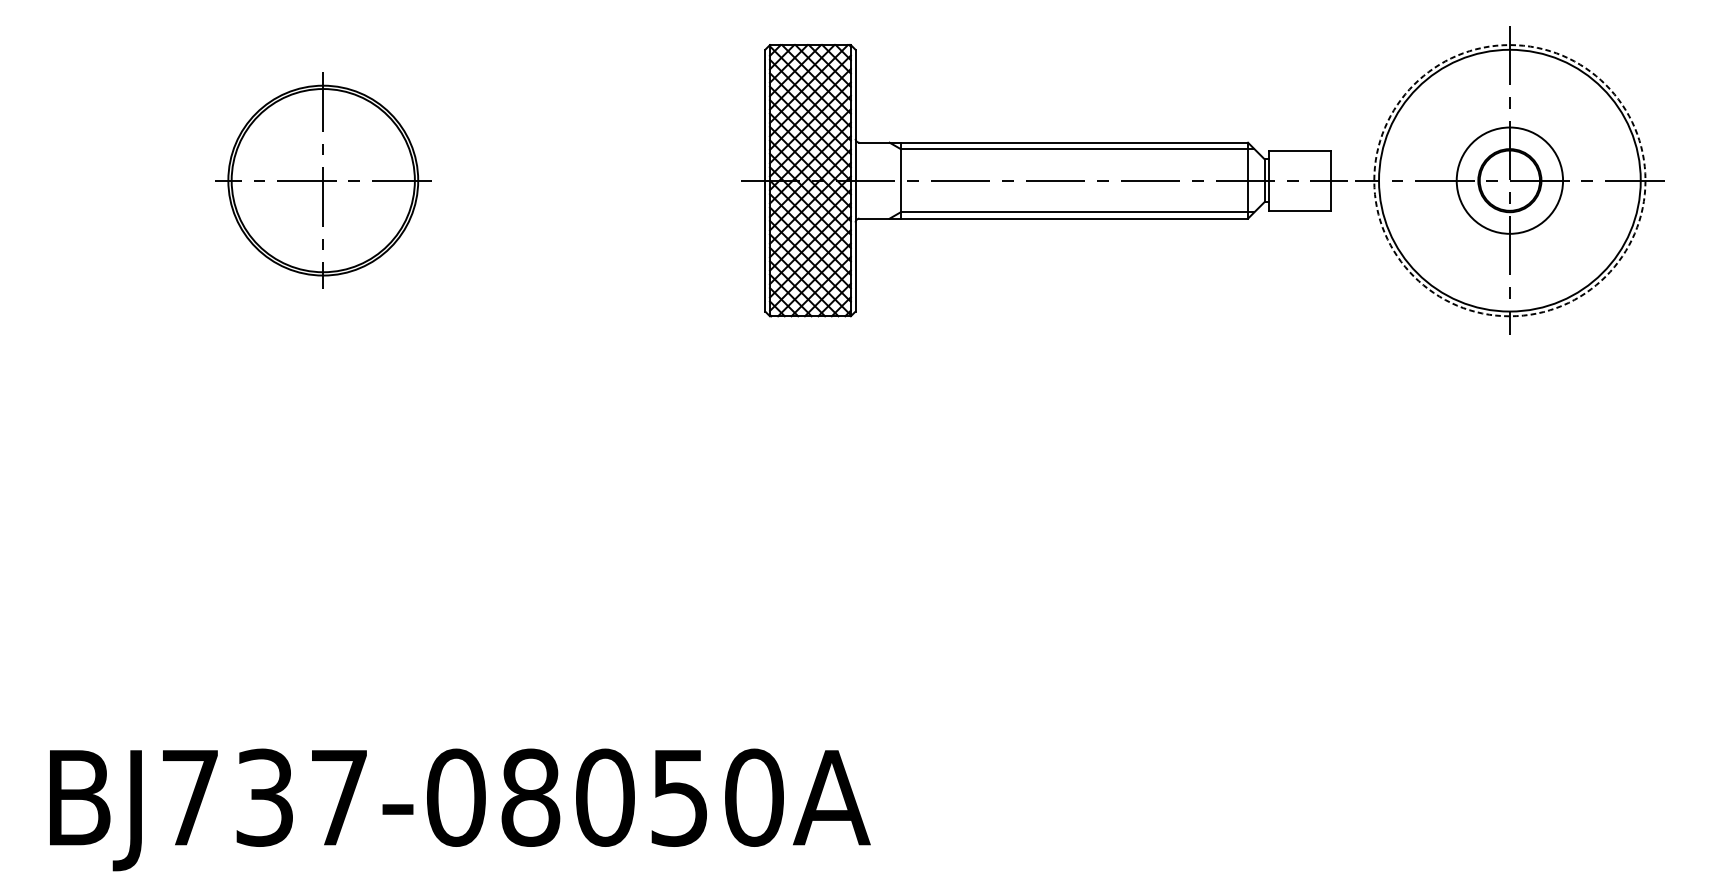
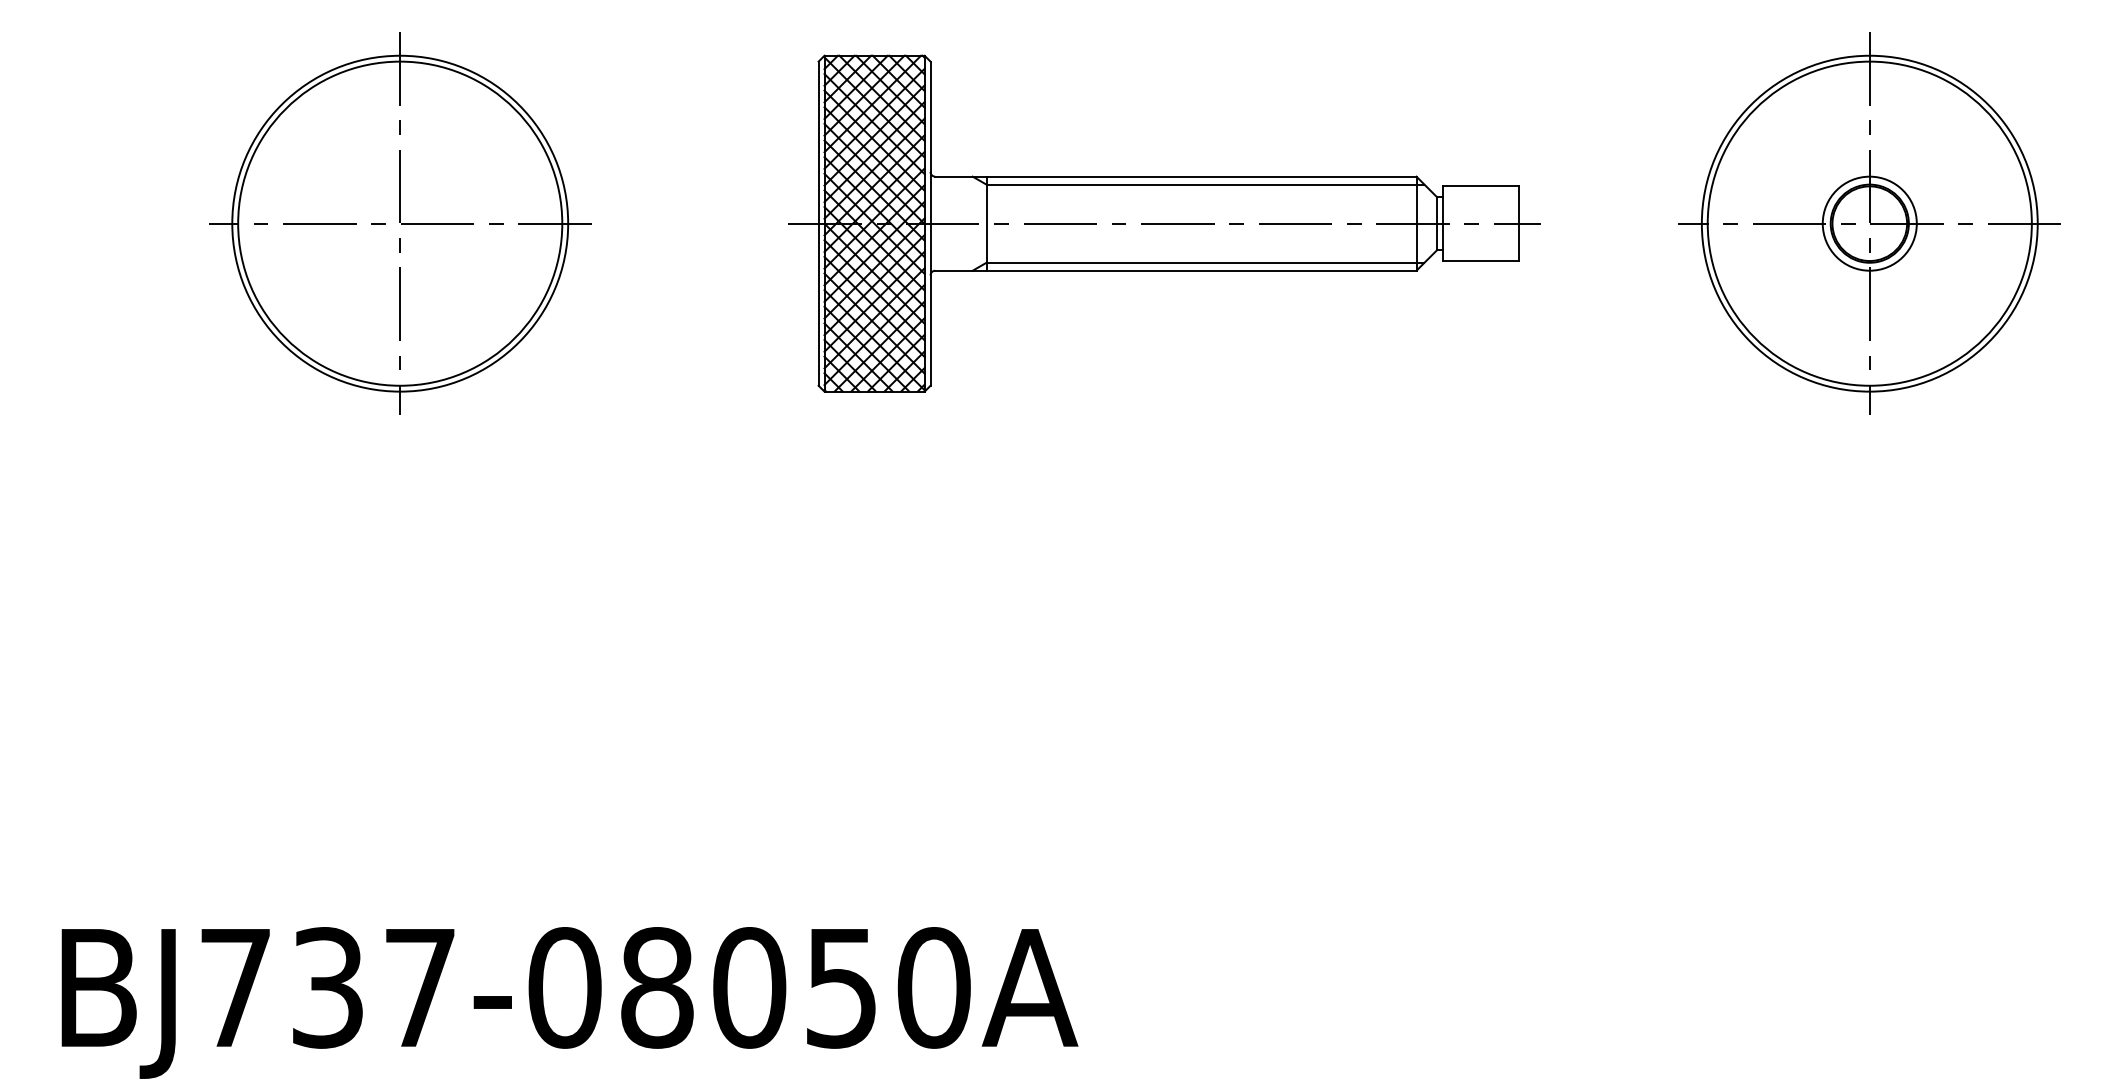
part: (323, 180) -> (400, 223), size x1.43
part: (1044, 180) -> (1164, 223), moved
circle: (1509, 180) -> (1869, 223), dashed -> solid
circle: (1509, 180) -> (1869, 223), size x0.71

